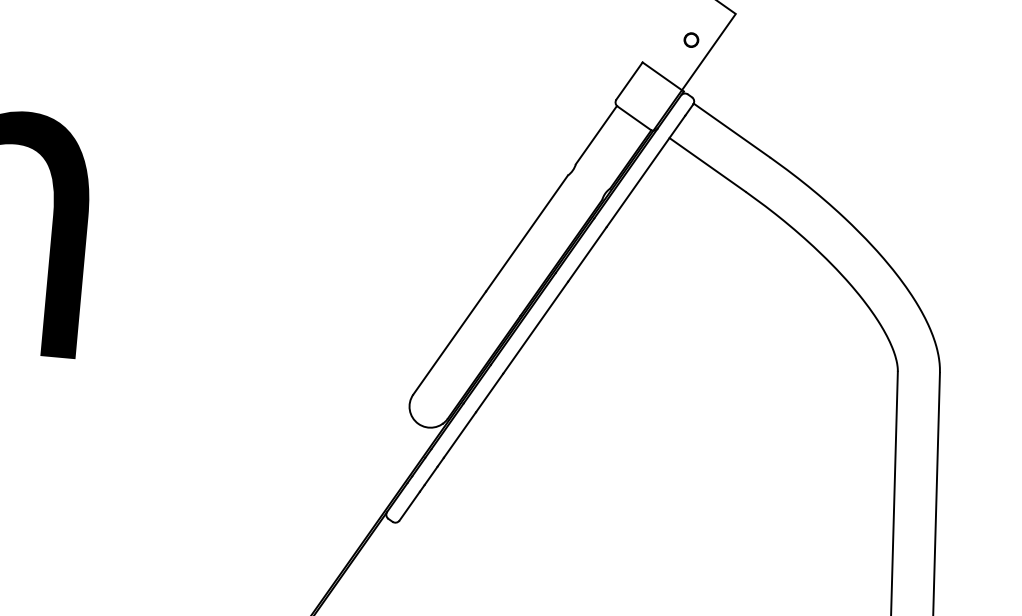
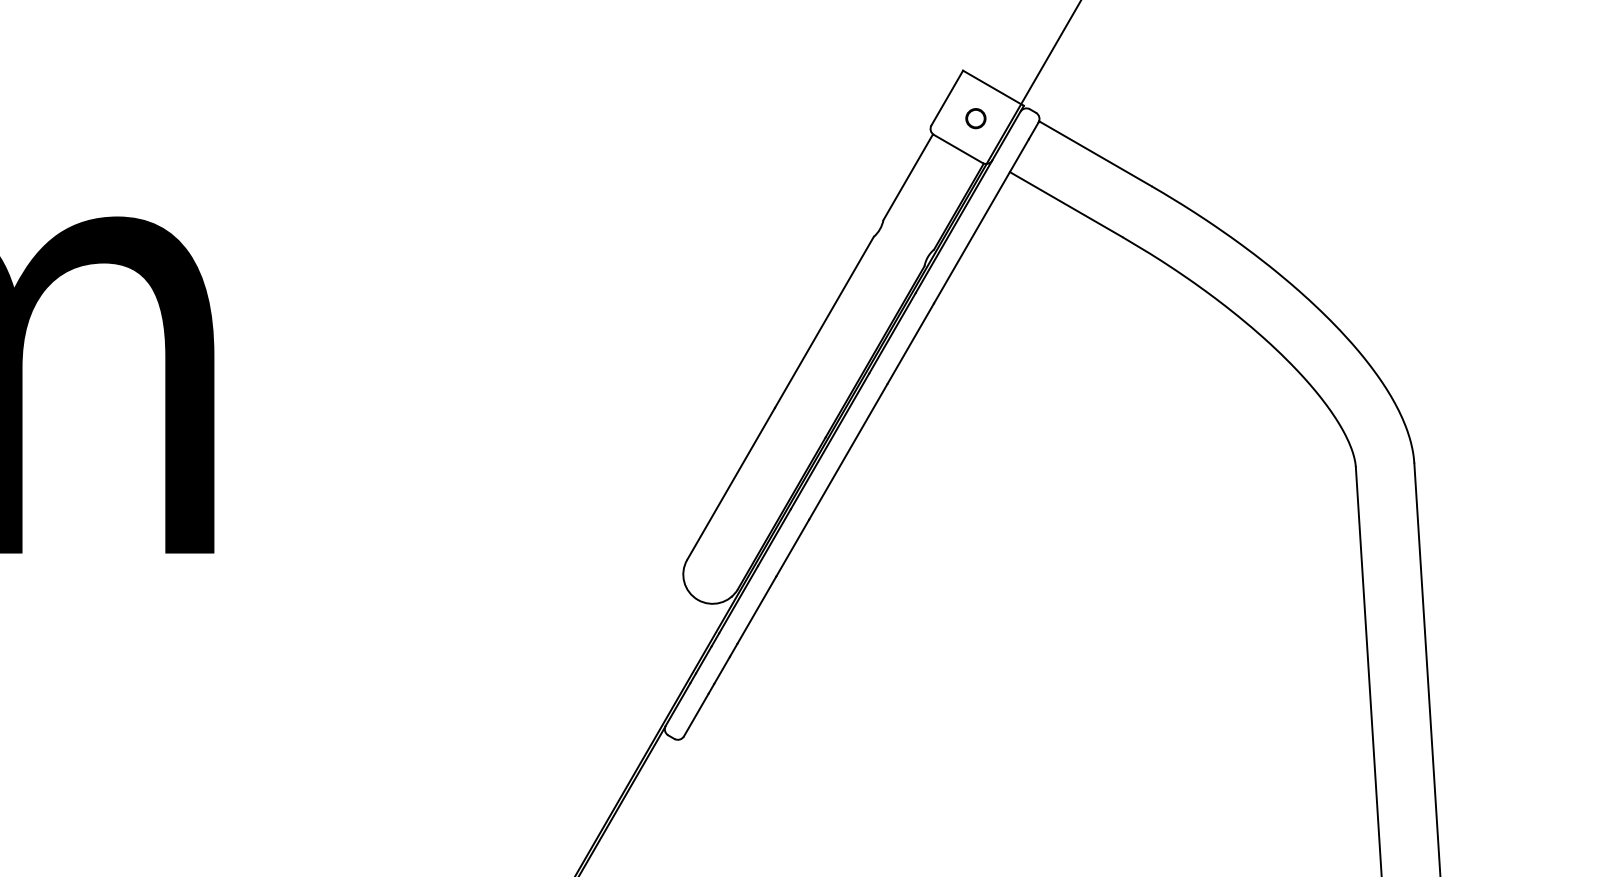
circle: (691, 40) -> (975, 118), moved

